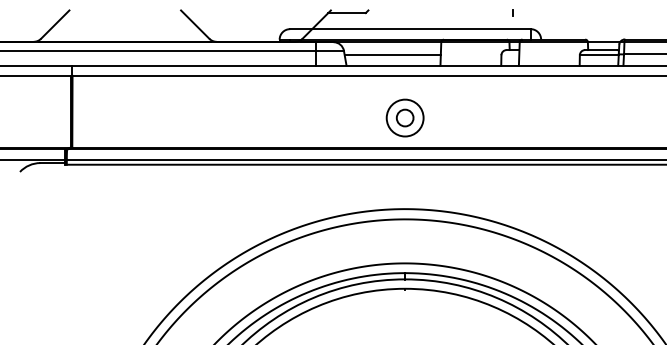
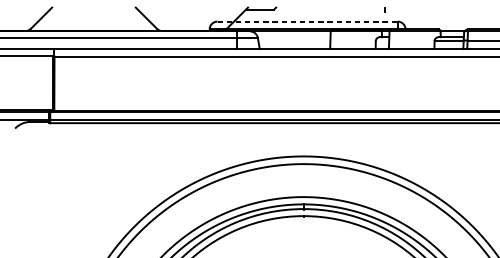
line: (410, 29) -> (307, 21), solid -> dashed
line: (392, 55) -> (294, 41), removed
part: (404, 117) -> (303, 87), removed

